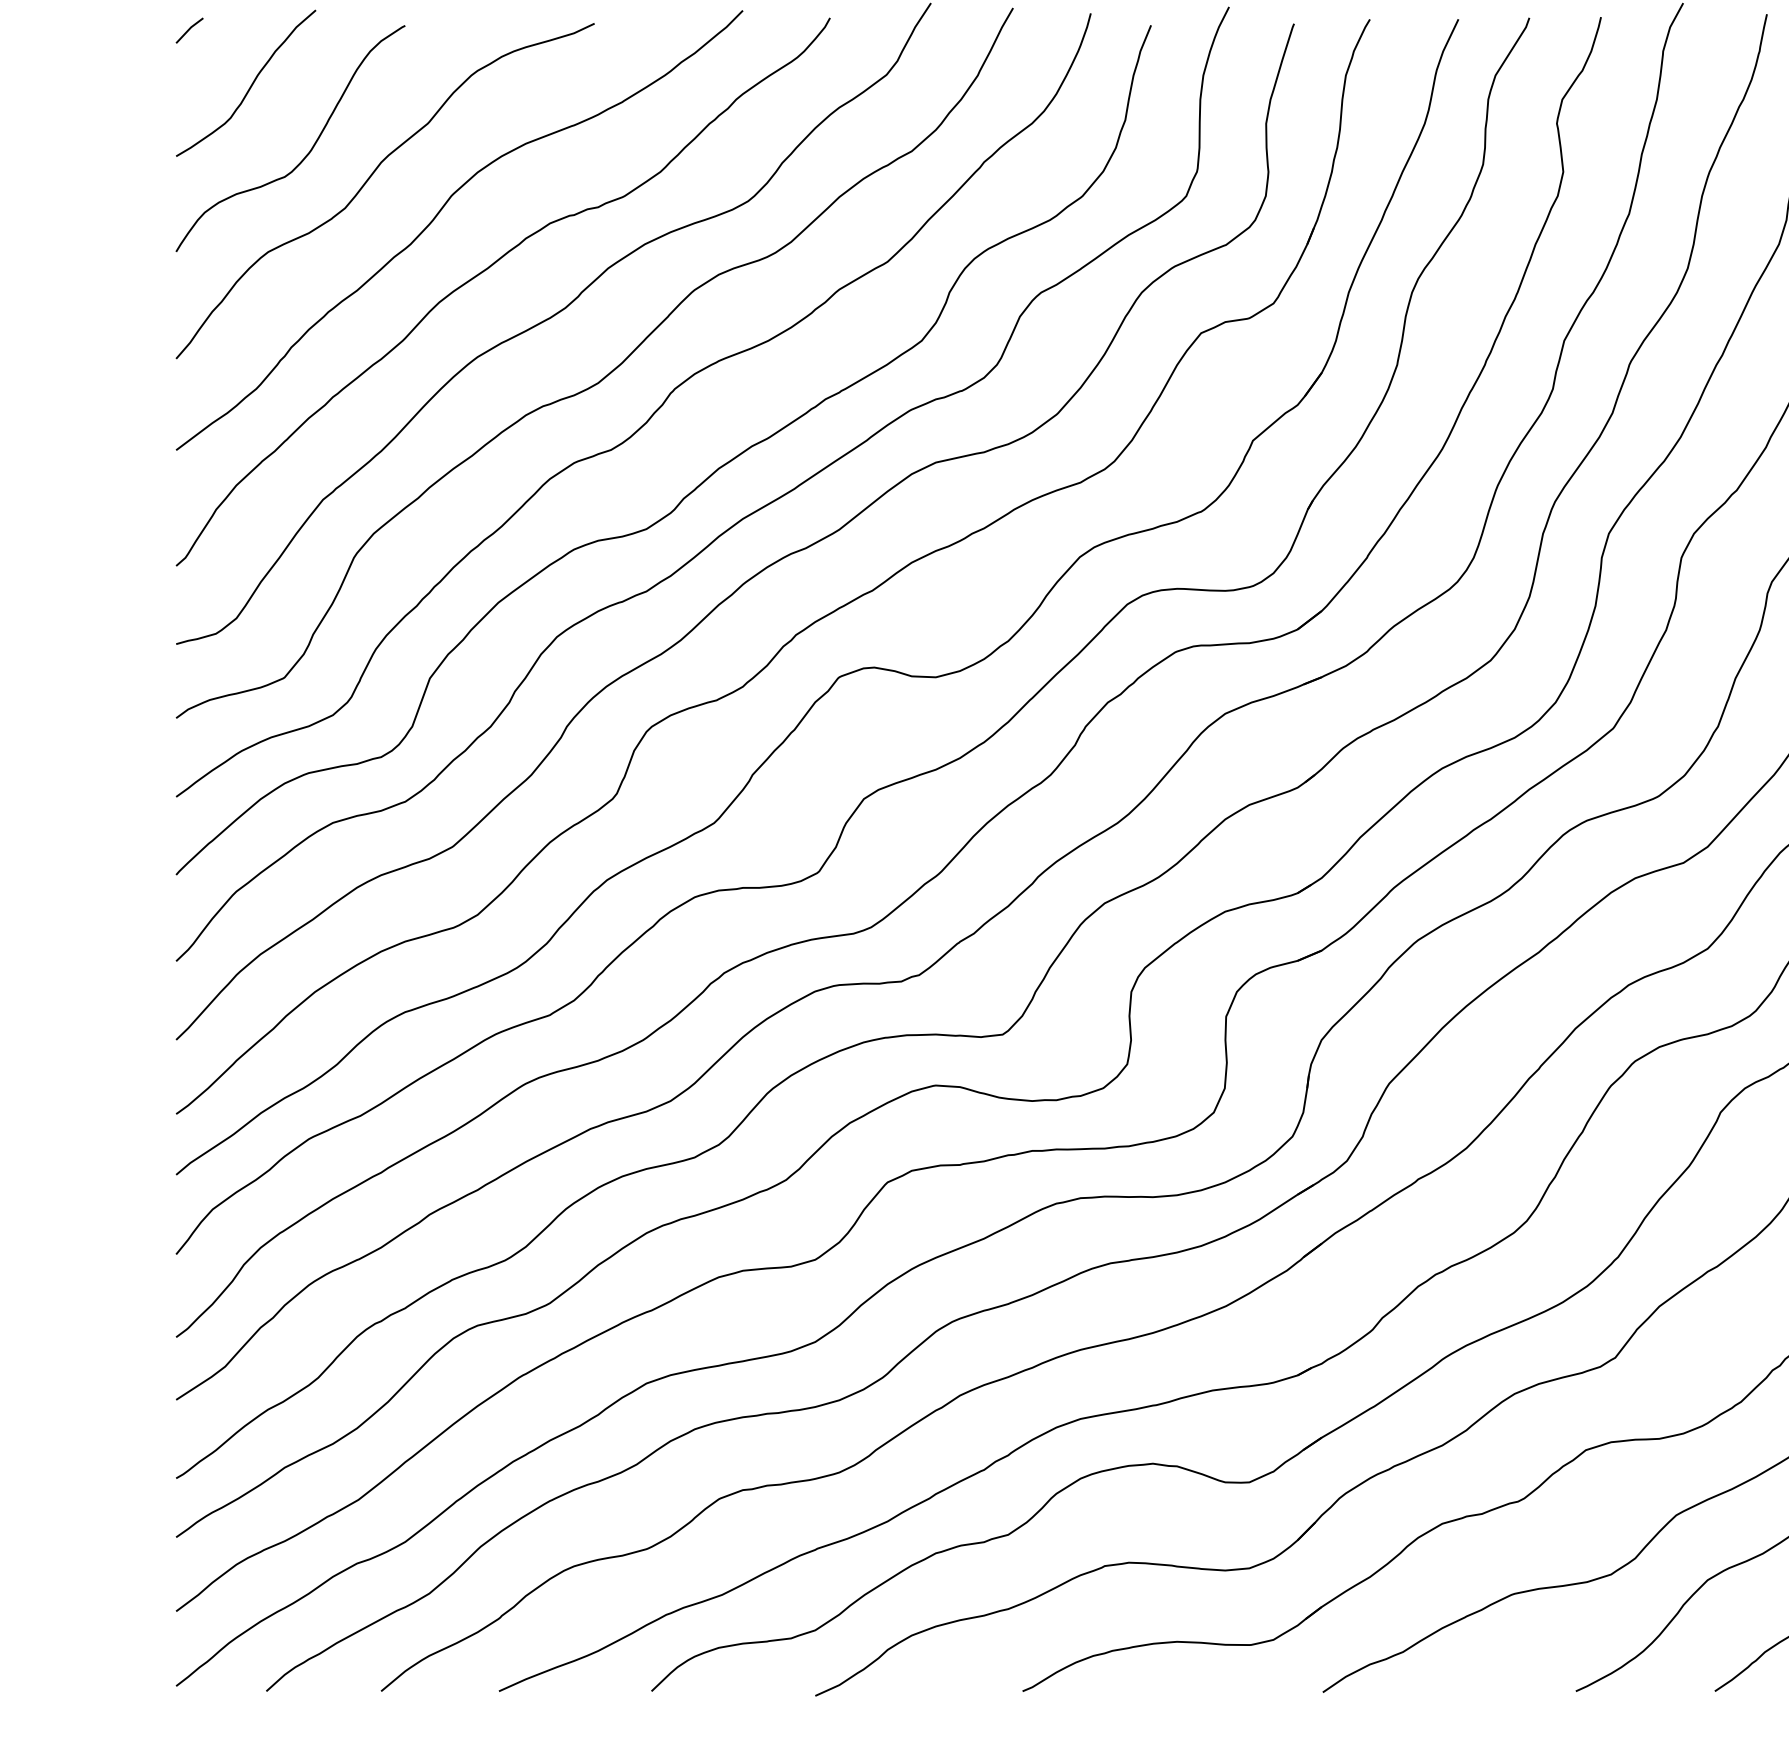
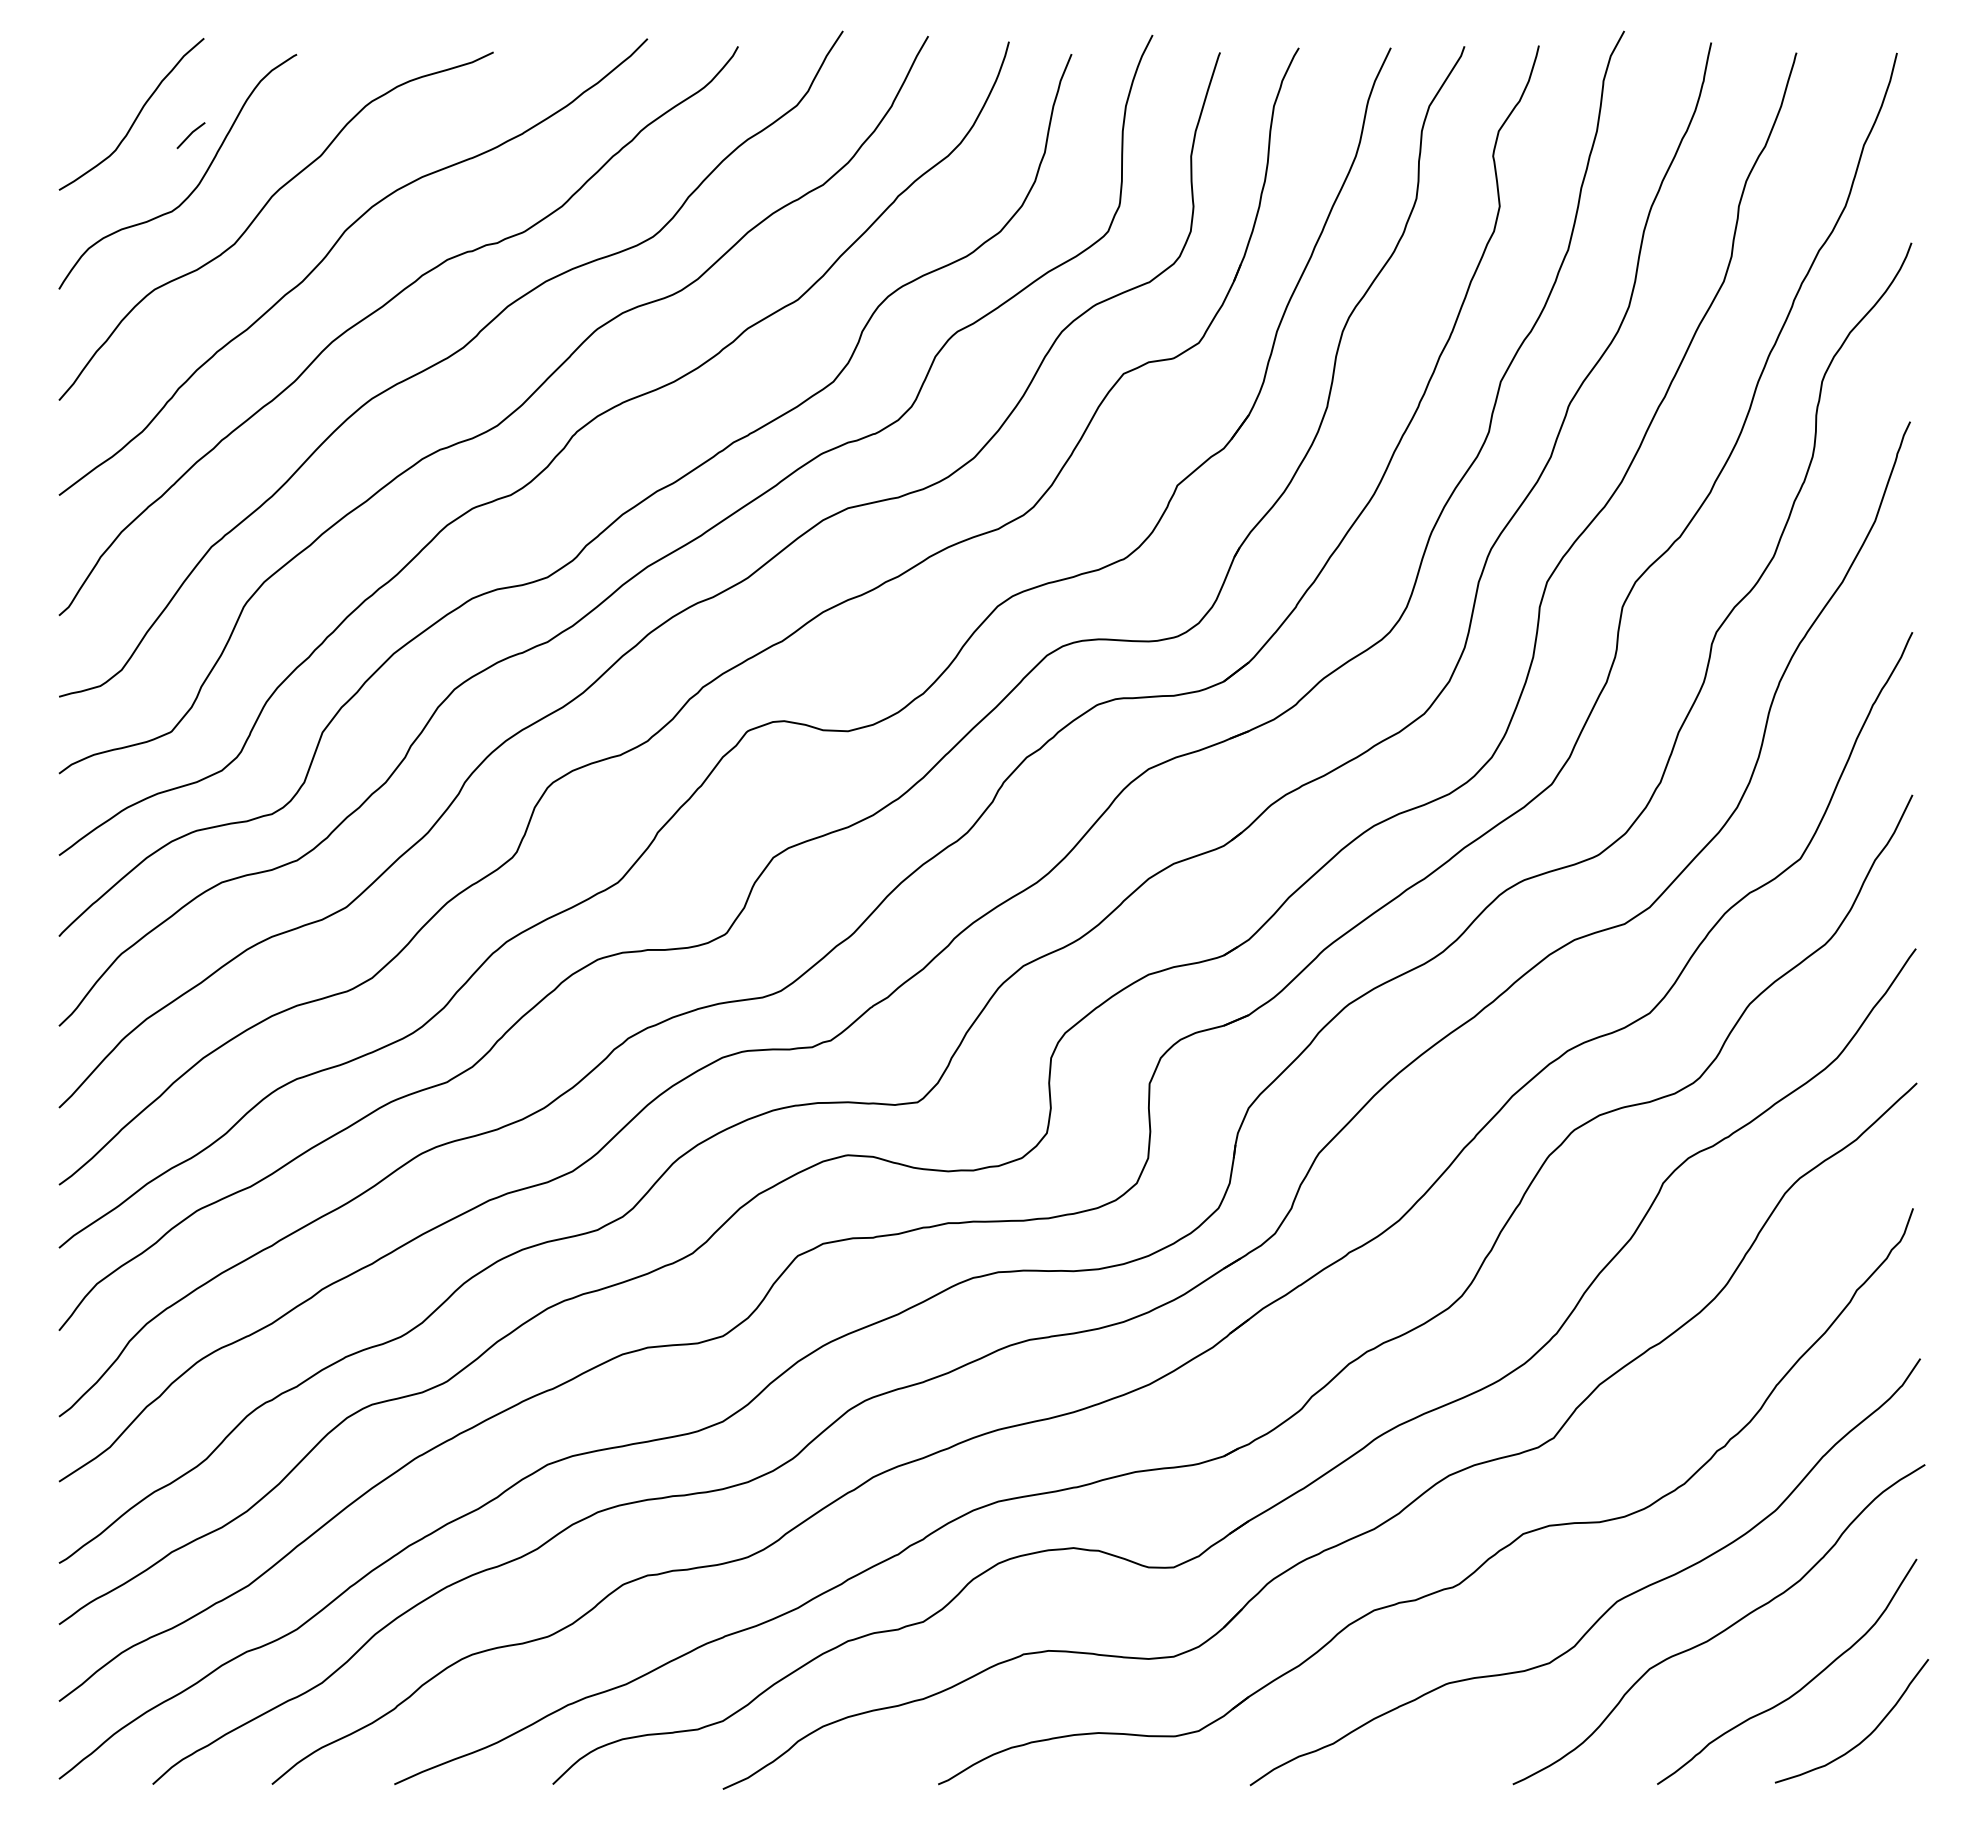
line: (189, 30) -> (190, 135), moved

